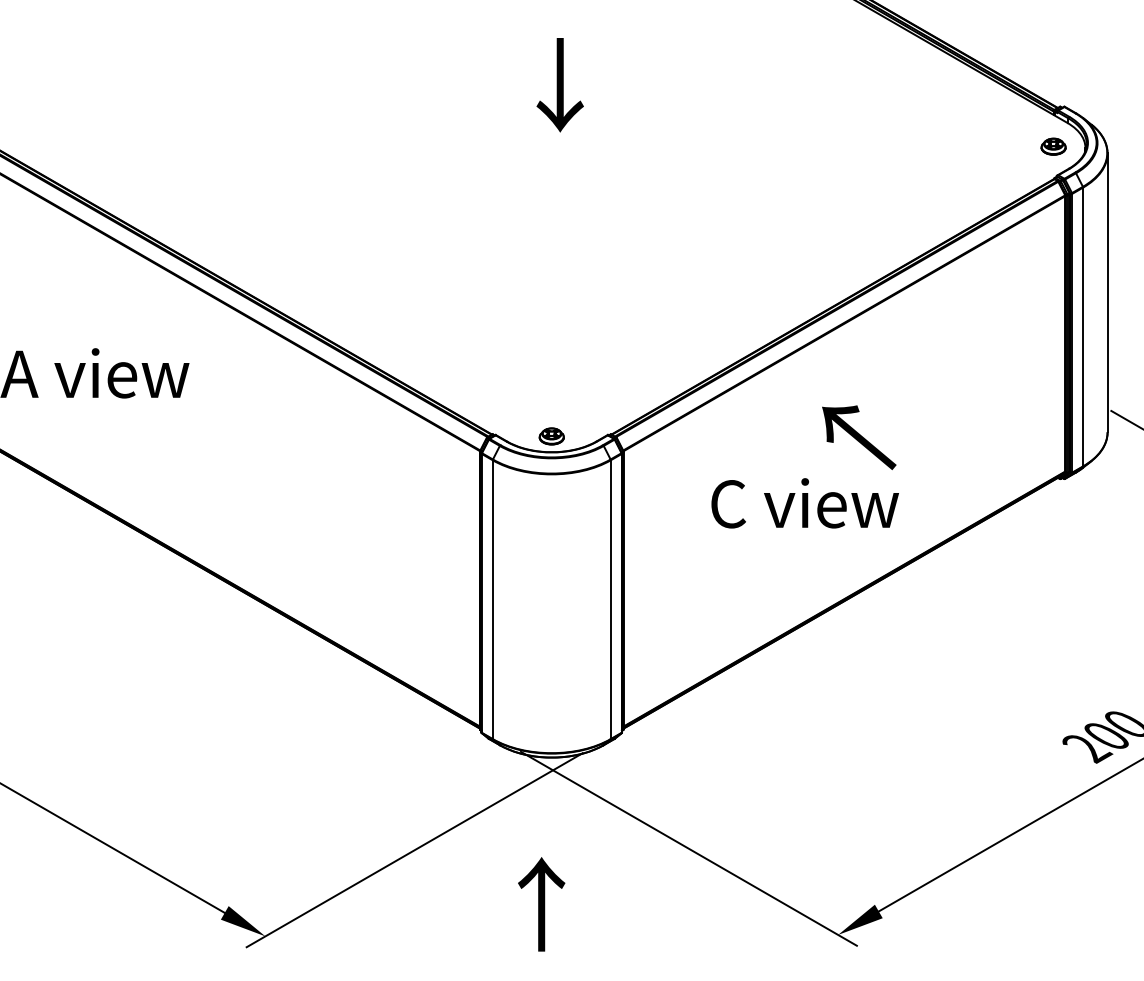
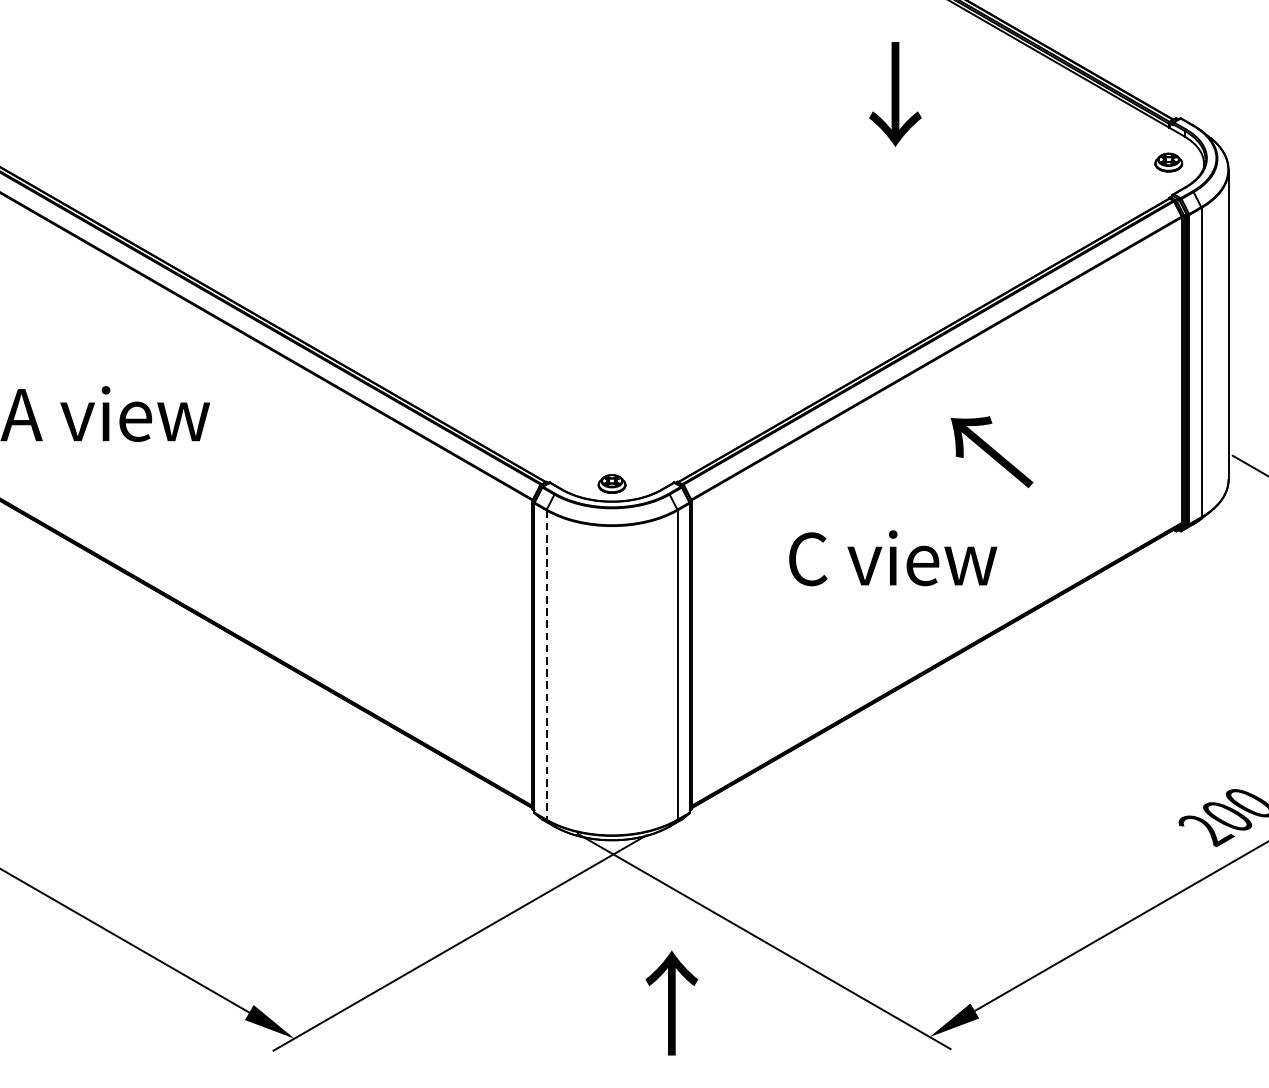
text: (559, 85) -> (894, 94), moved
text: (859, 437) -> (992, 451), moved
line: (492, 600) -> (546, 666), solid -> dashed
text: (541, 904) -> (671, 1003), moved

